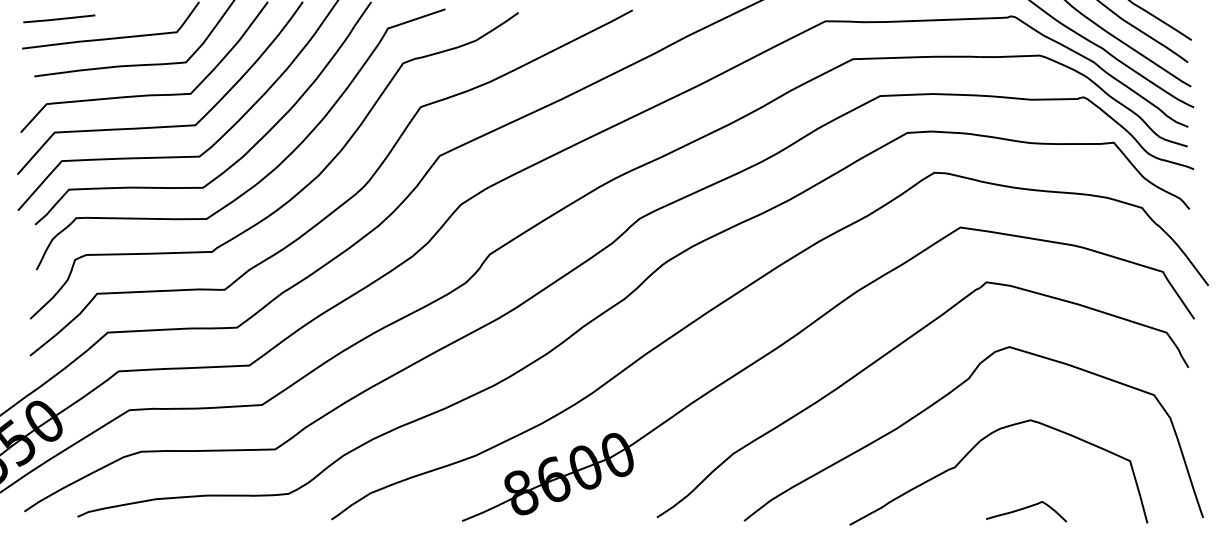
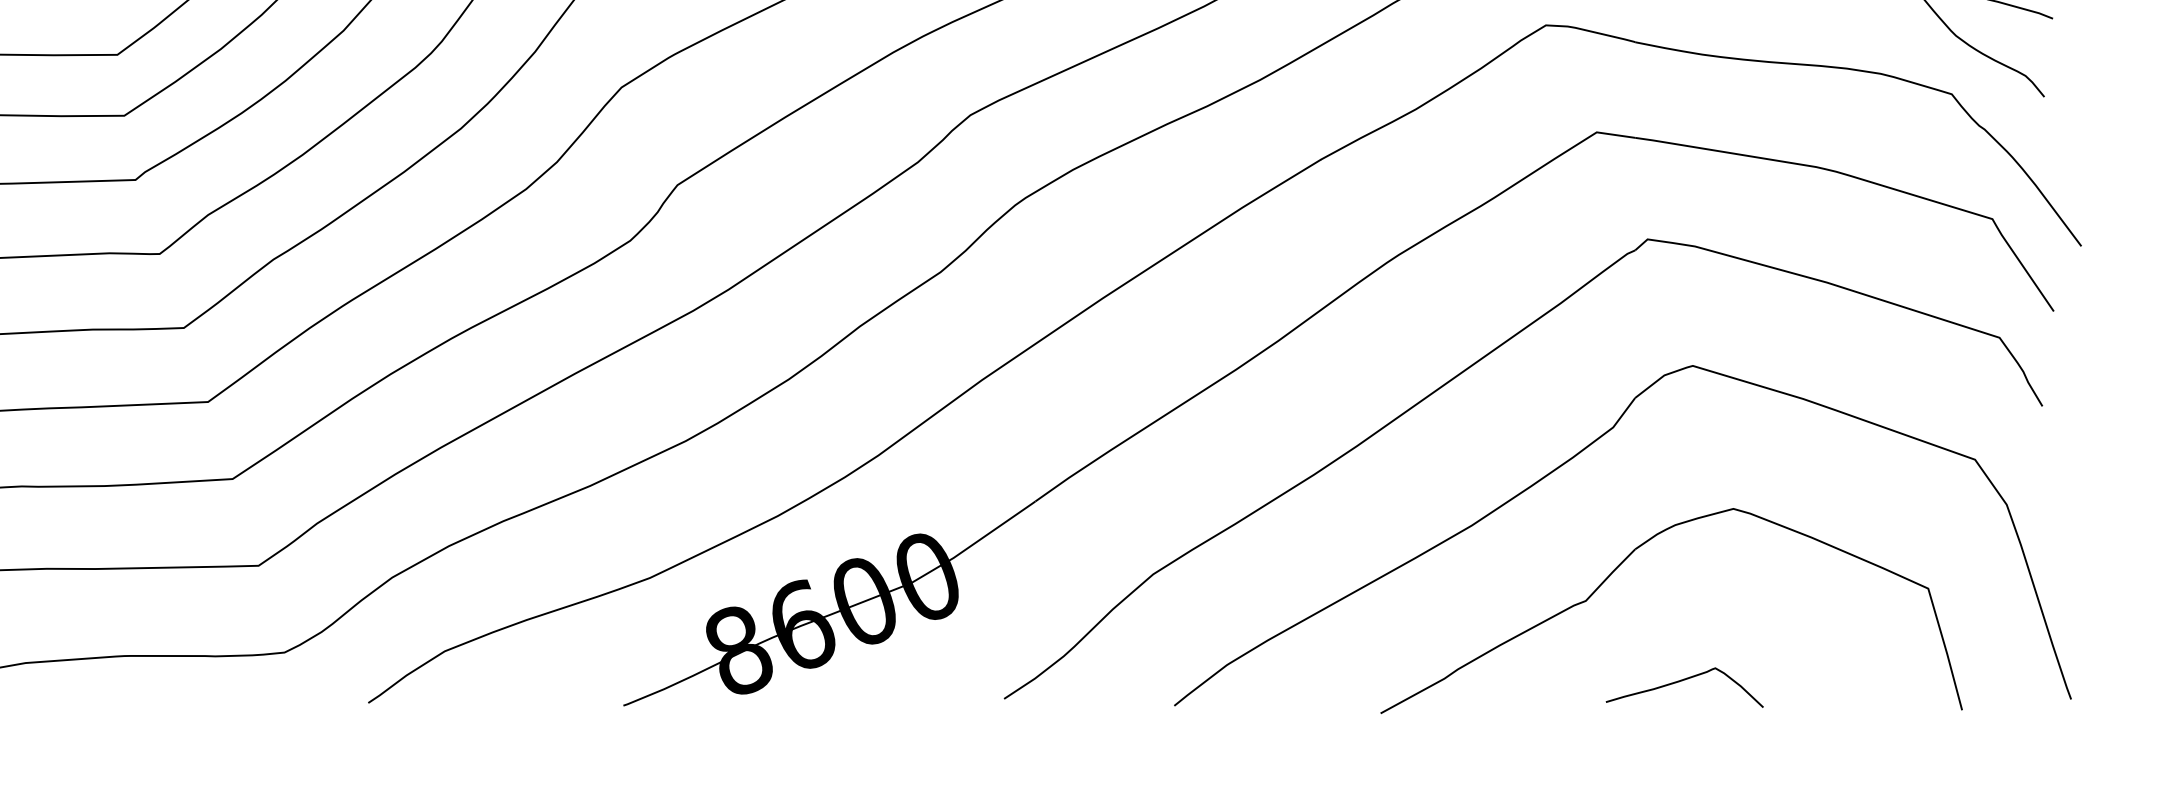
curve: (1024, 509) -> (1680, 683), moved

